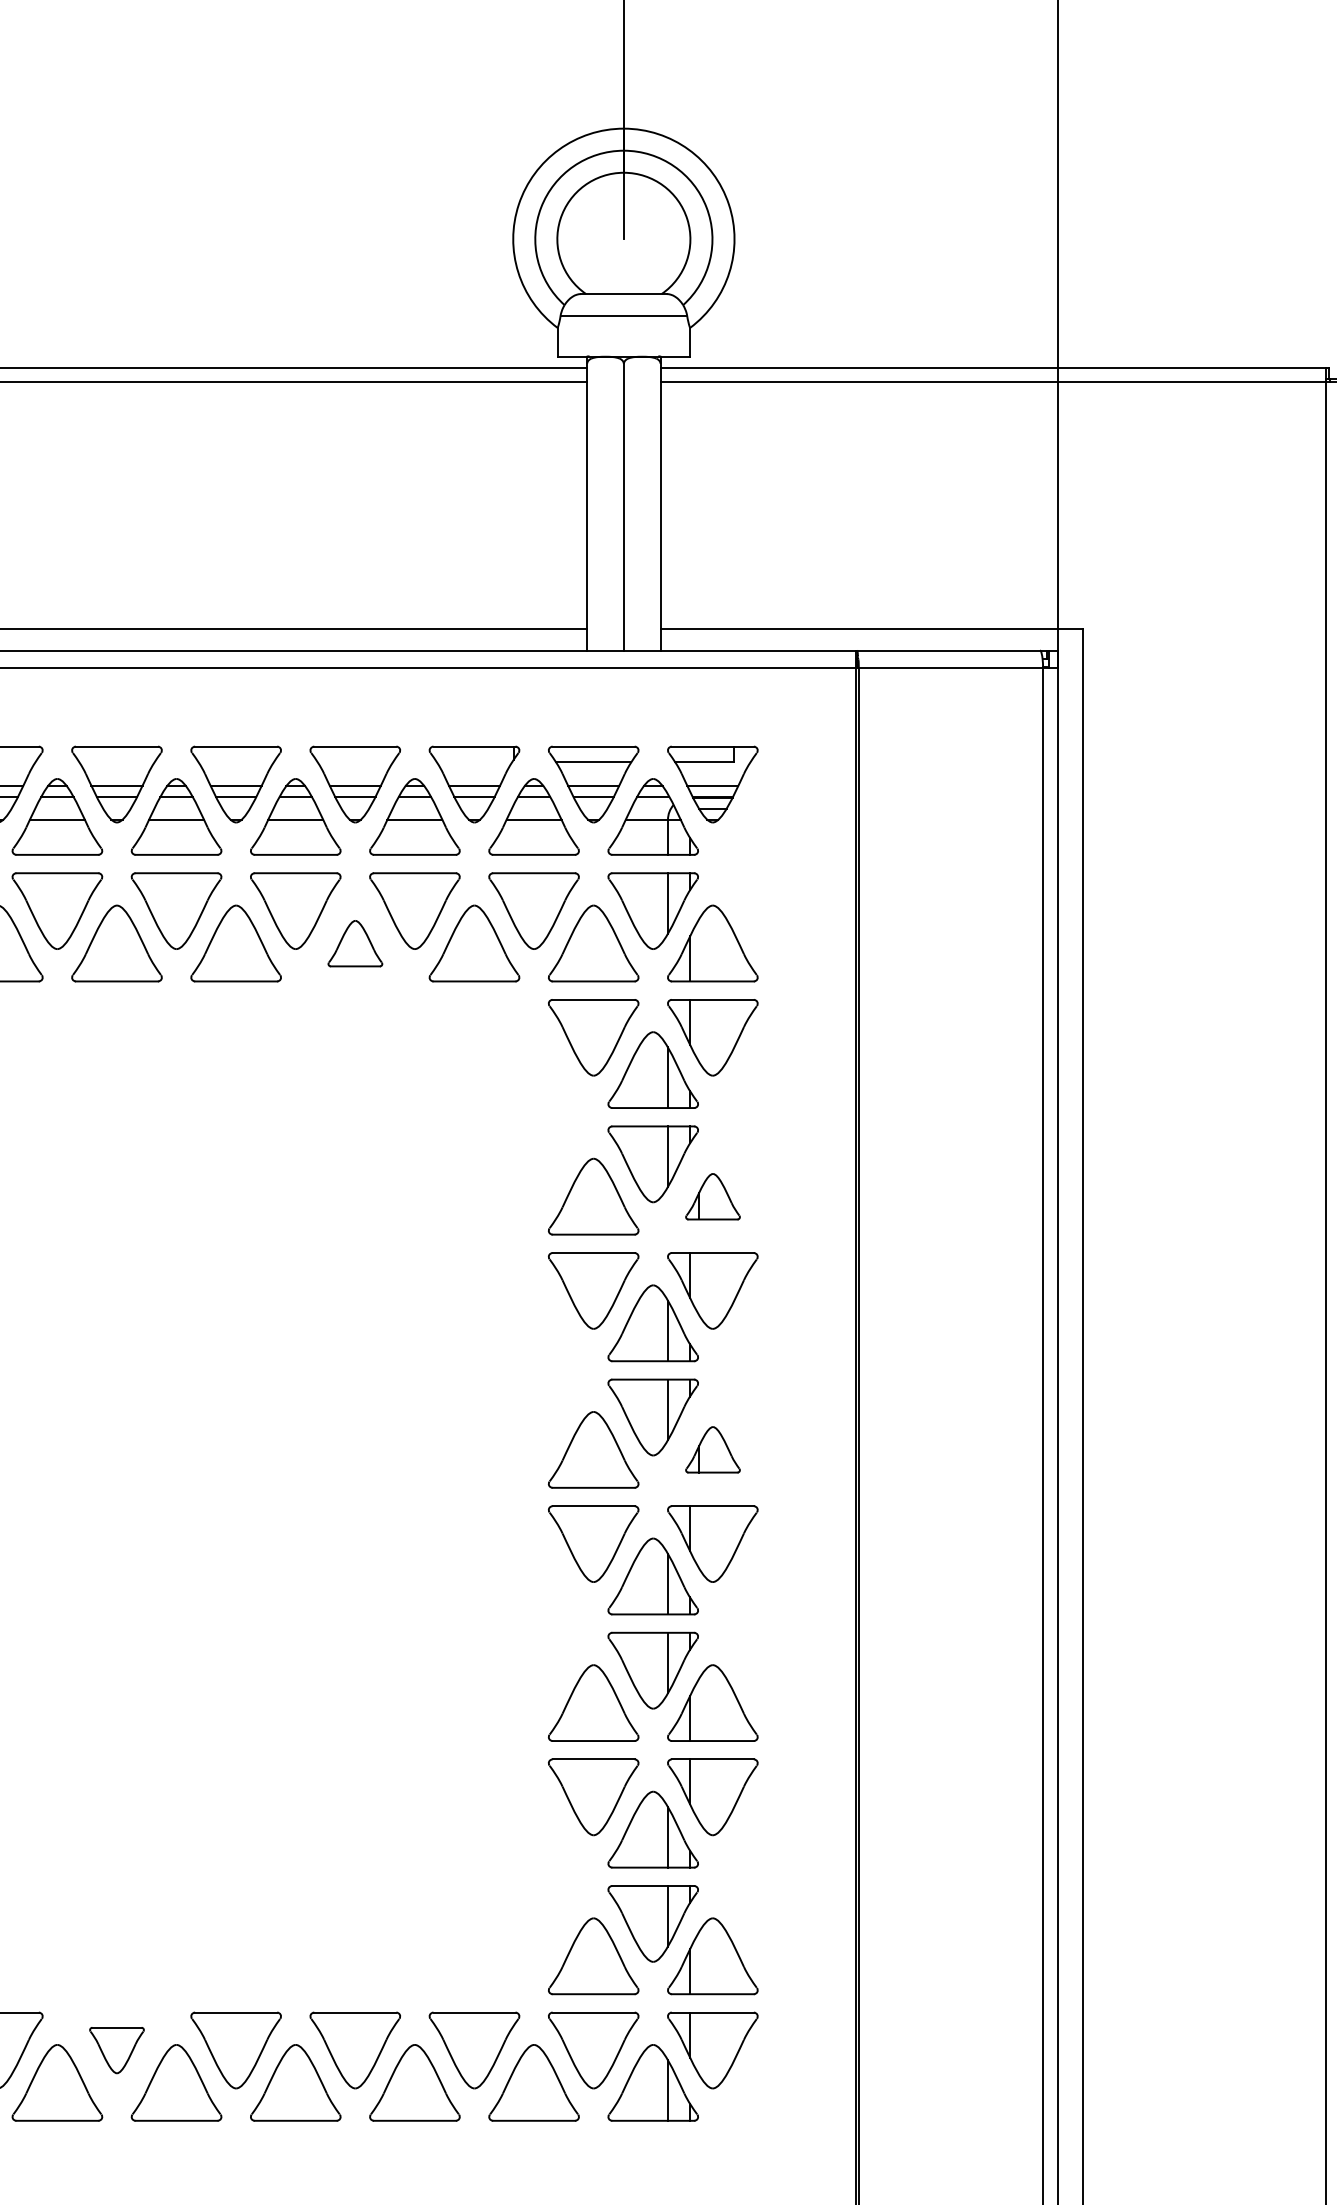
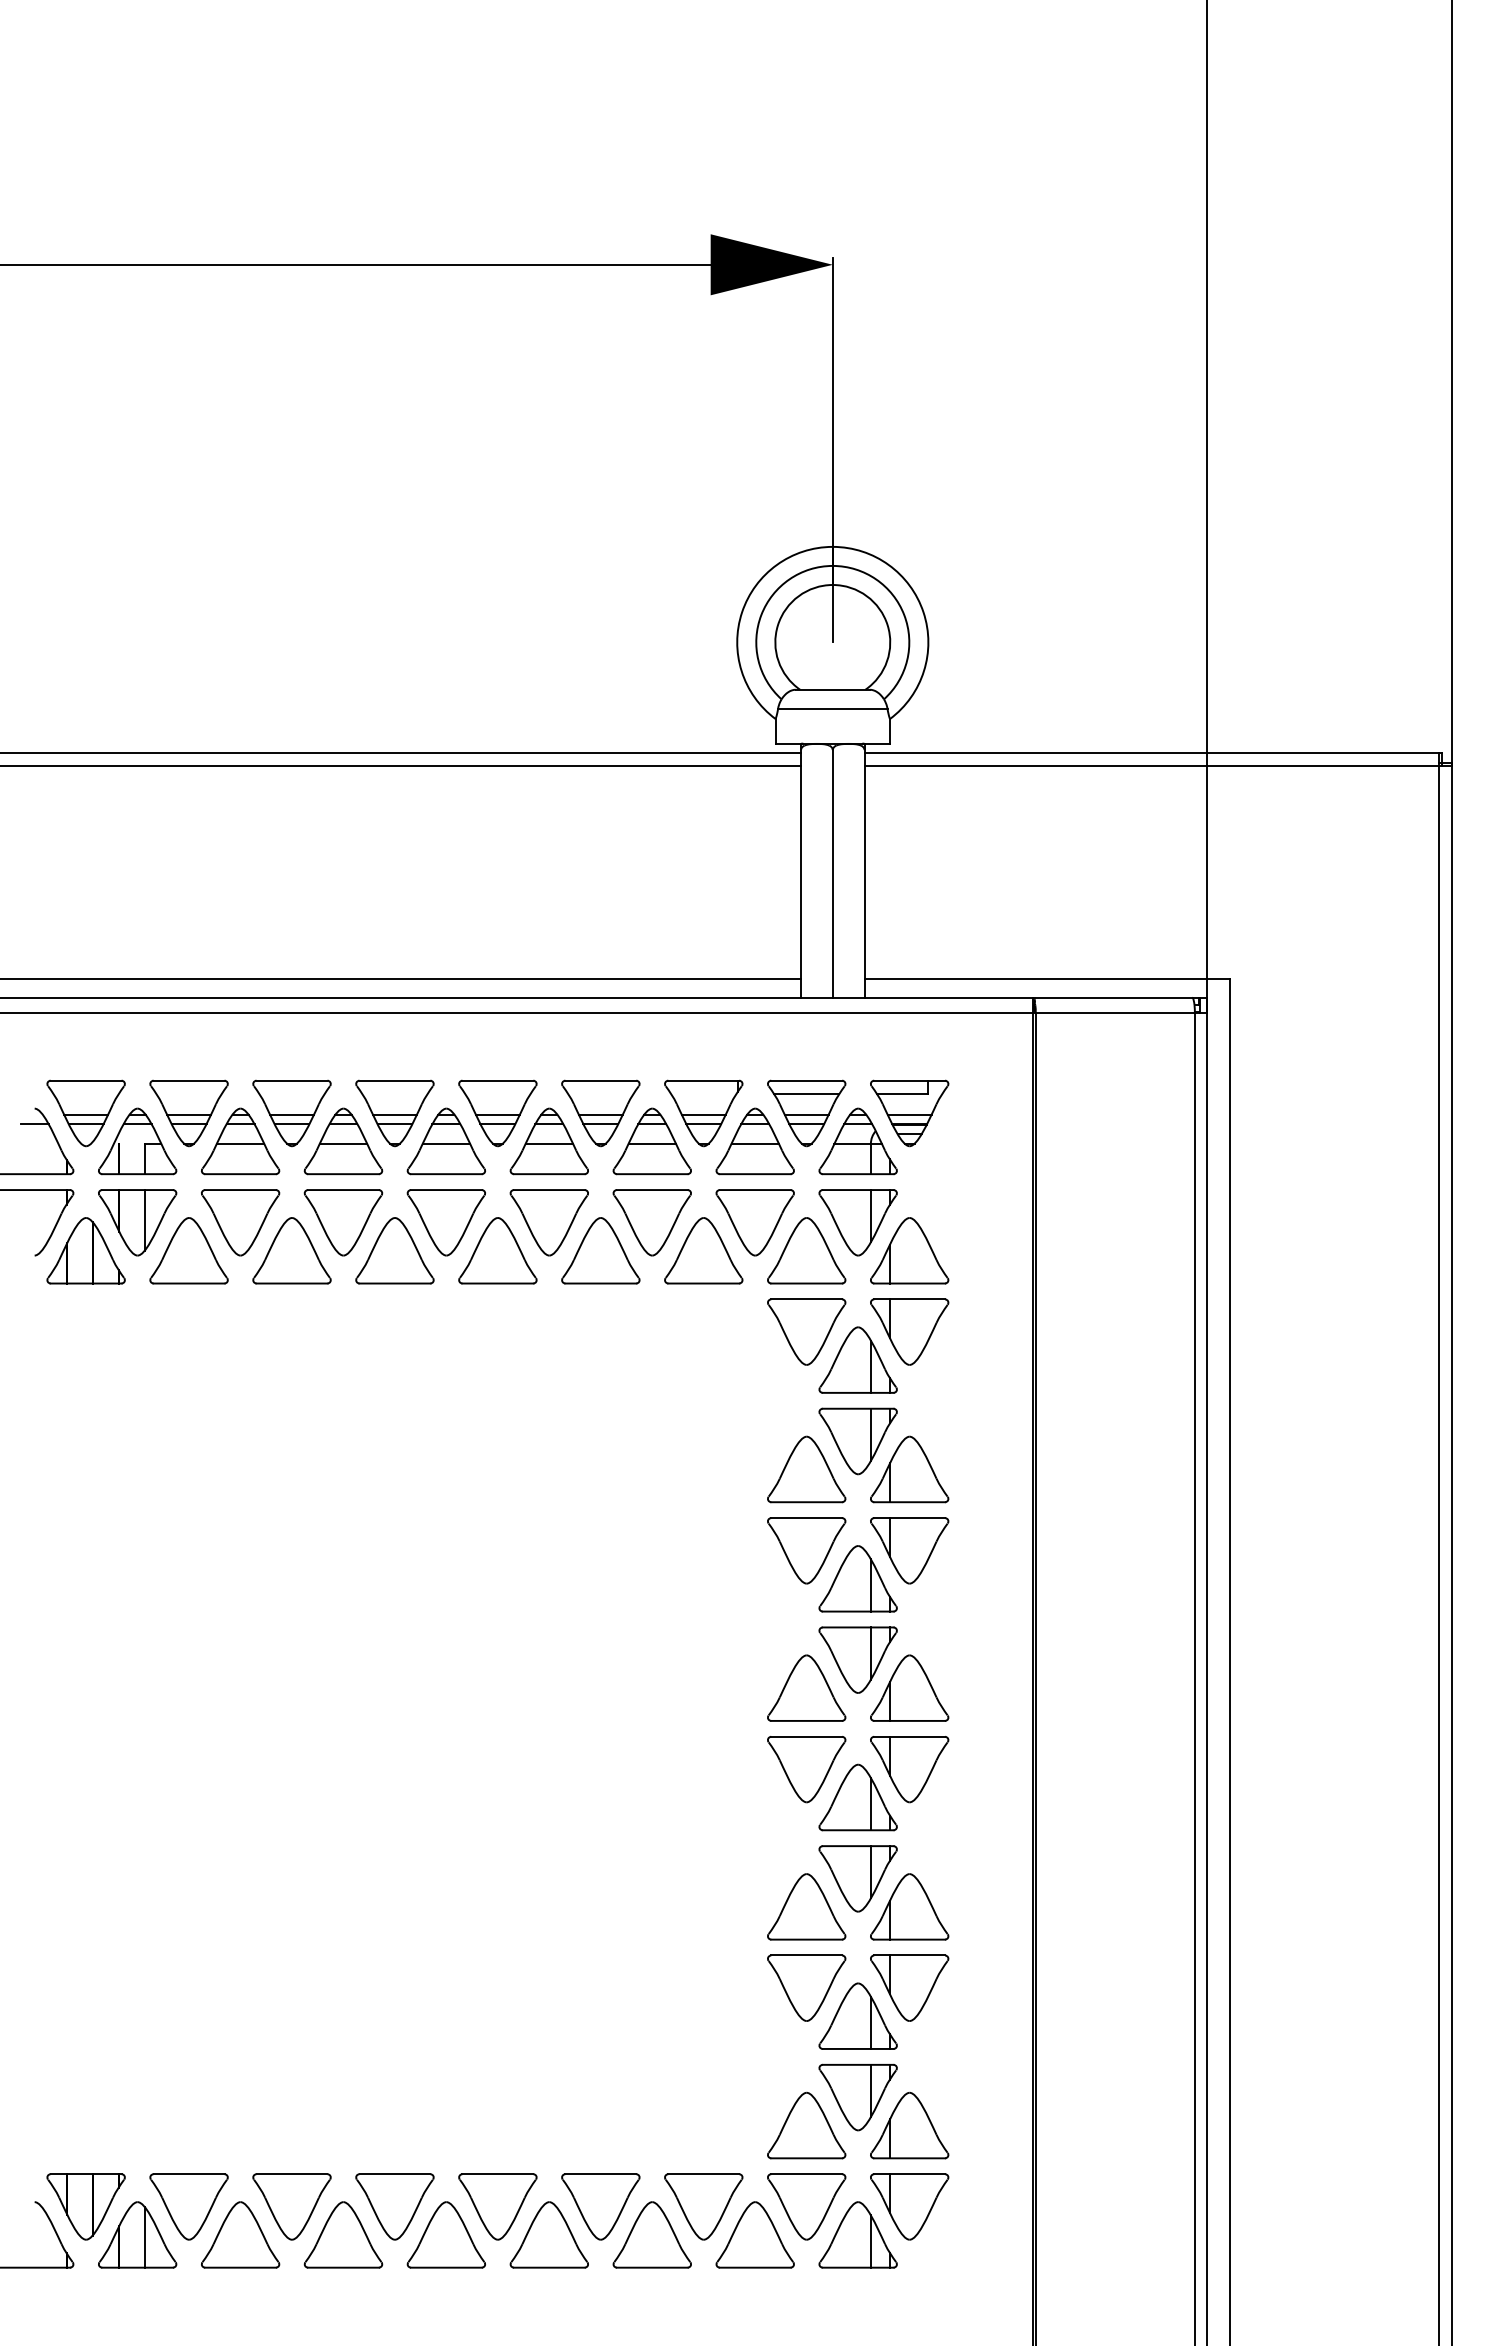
part: (354, 943) -> (600, 1250), size x1.67
part: (712, 1196) -> (909, 1469), size x1.67
part: (712, 1449) -> (909, 1687), size x1.67
part: (116, 2049) -> (394, 2206), size x1.67

